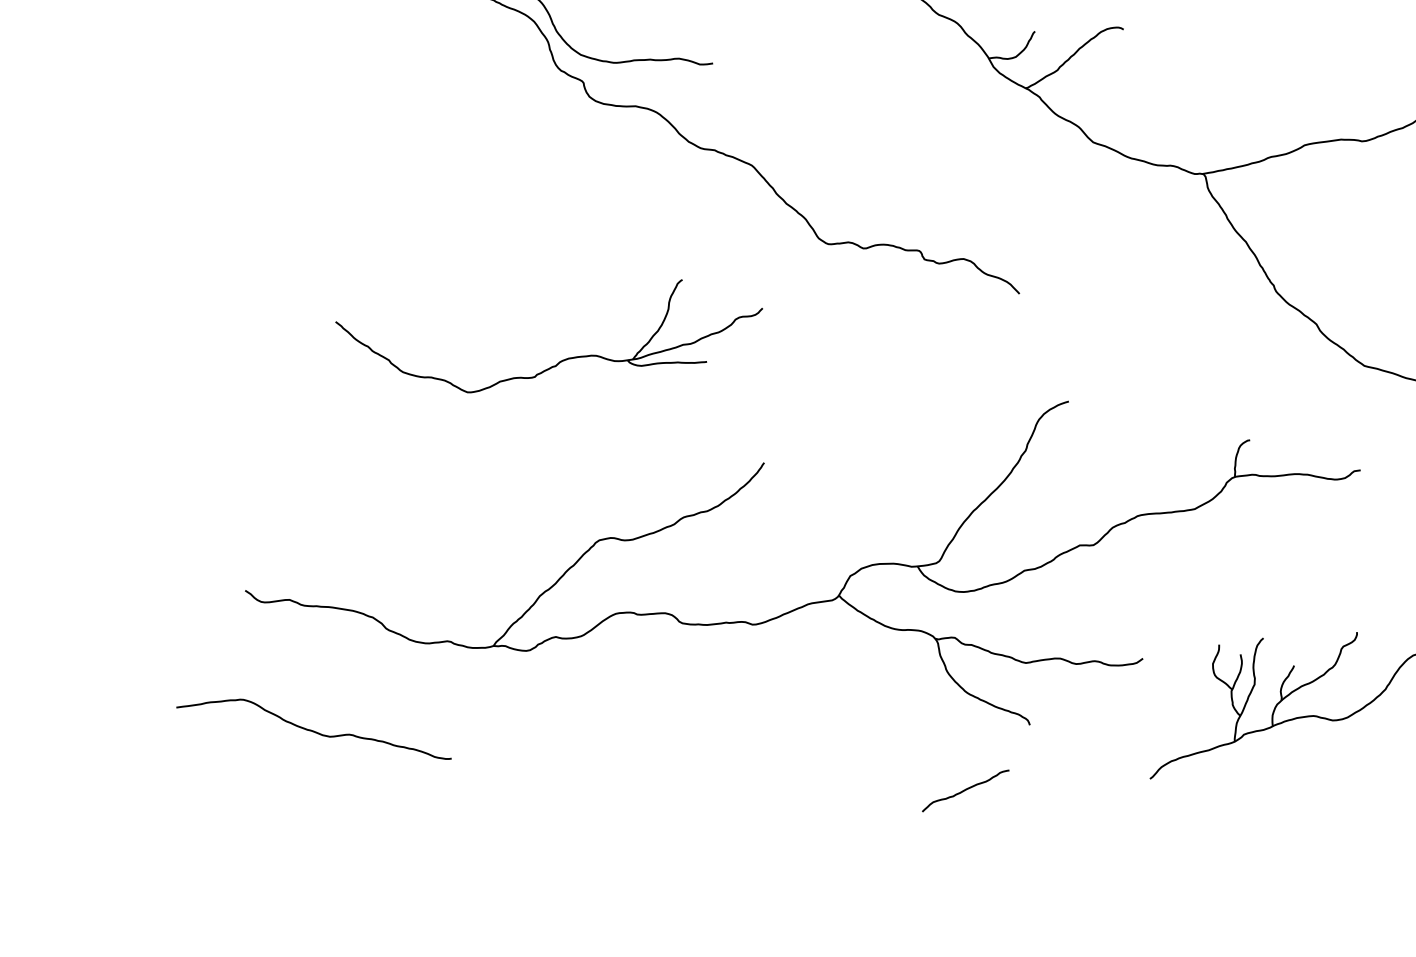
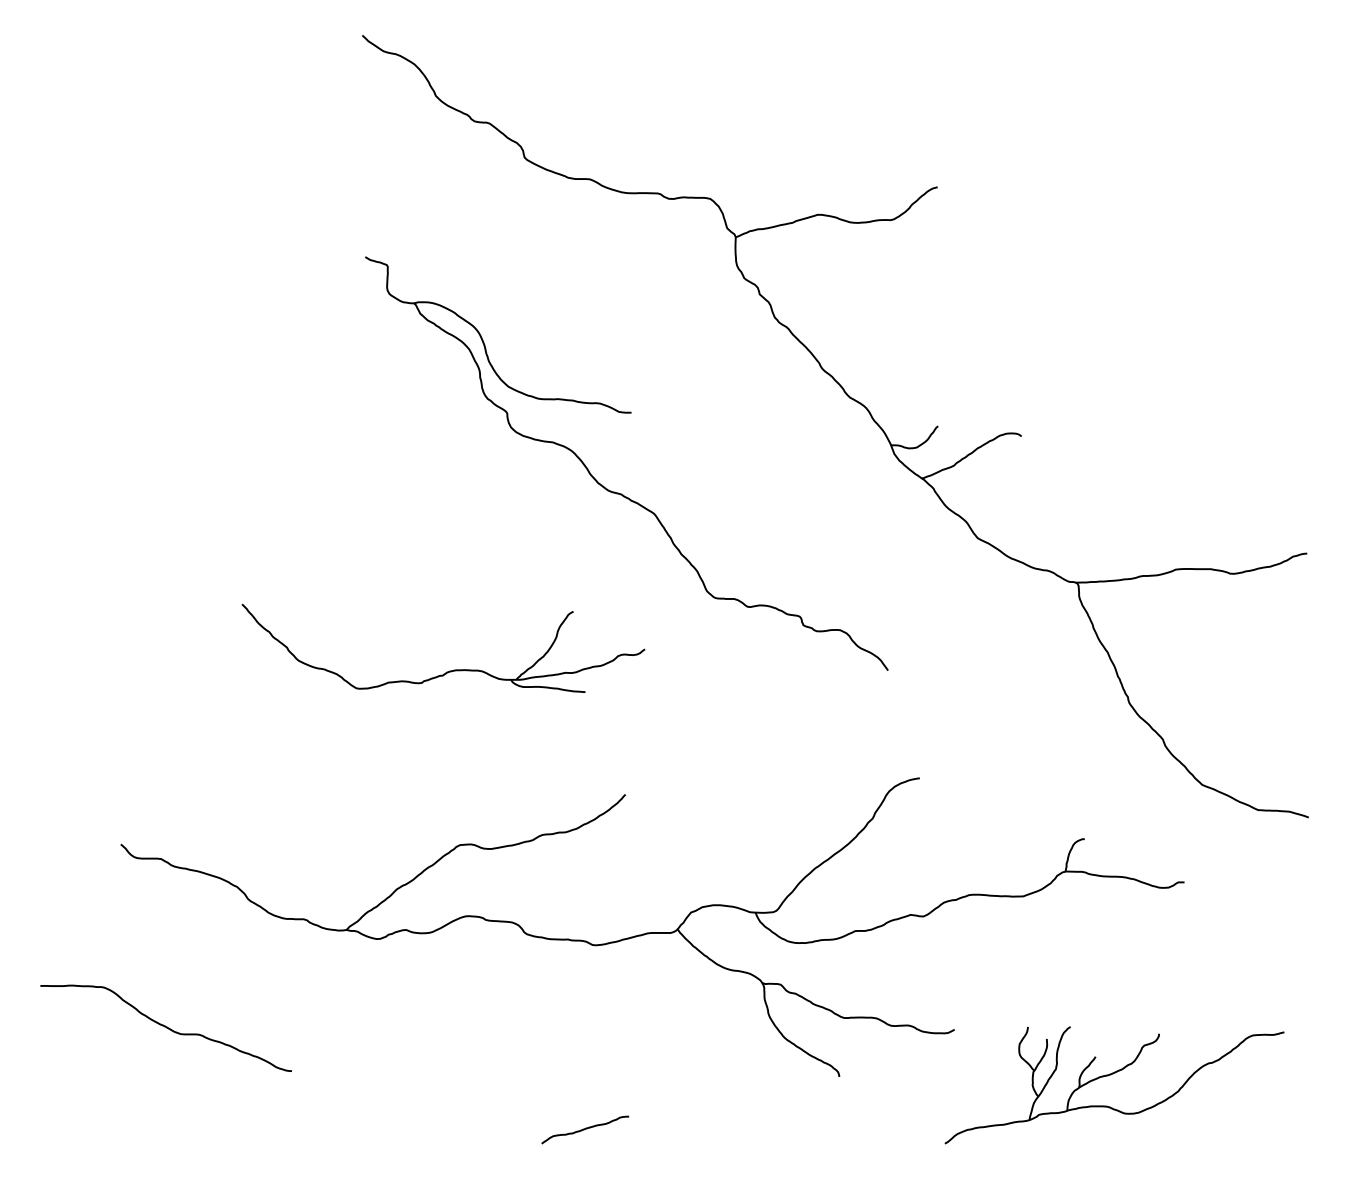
curve: (313, 732) -> (165, 1027), moved
curve: (965, 790) -> (585, 1129), moved

